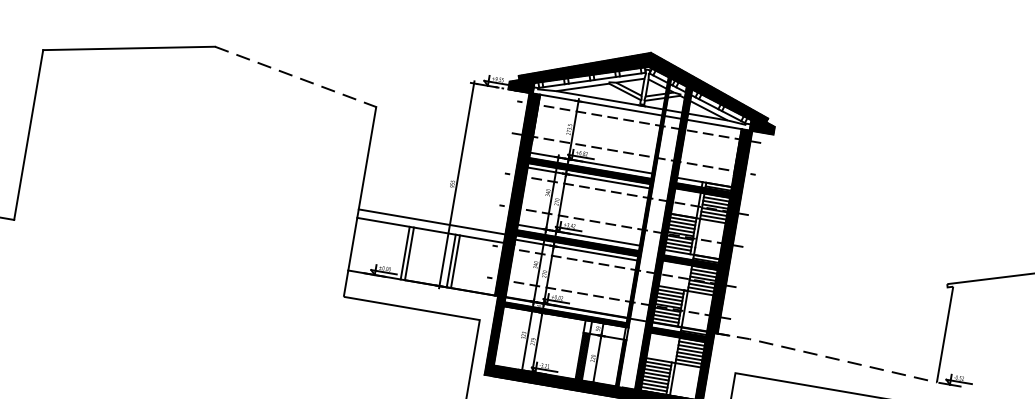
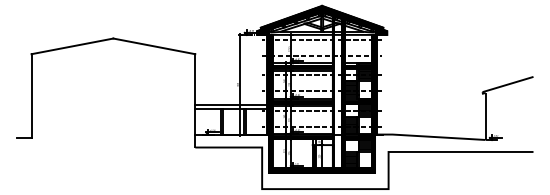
line: (295, 77) -> (154, 46), dashed -> solid
line: (824, 355) -> (429, 136), dashed -> solid

